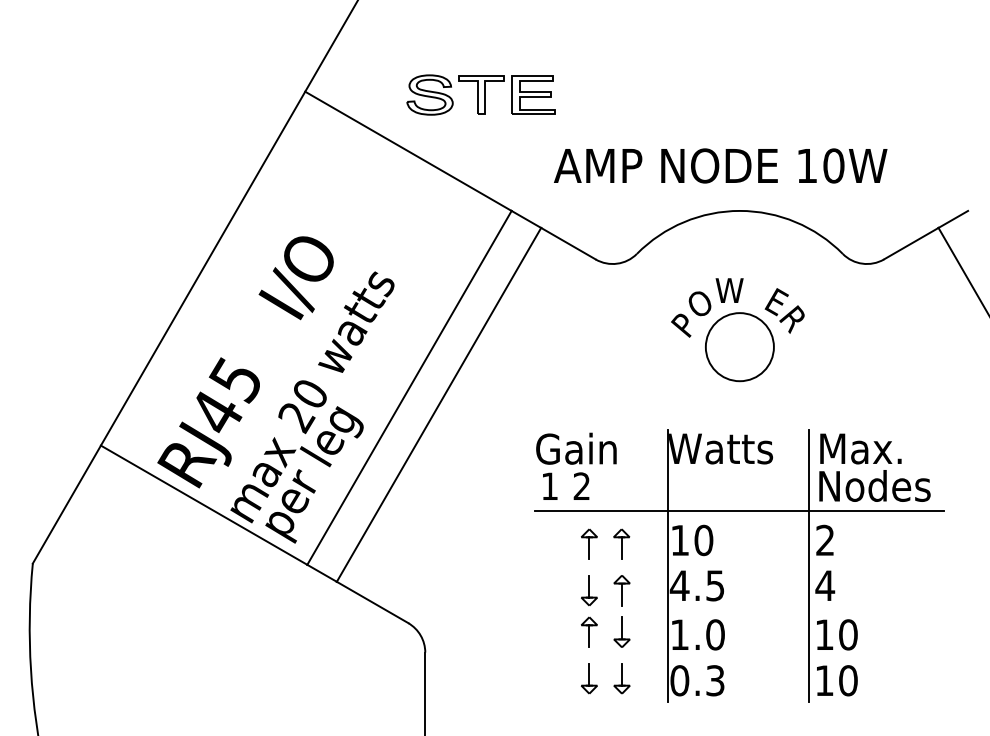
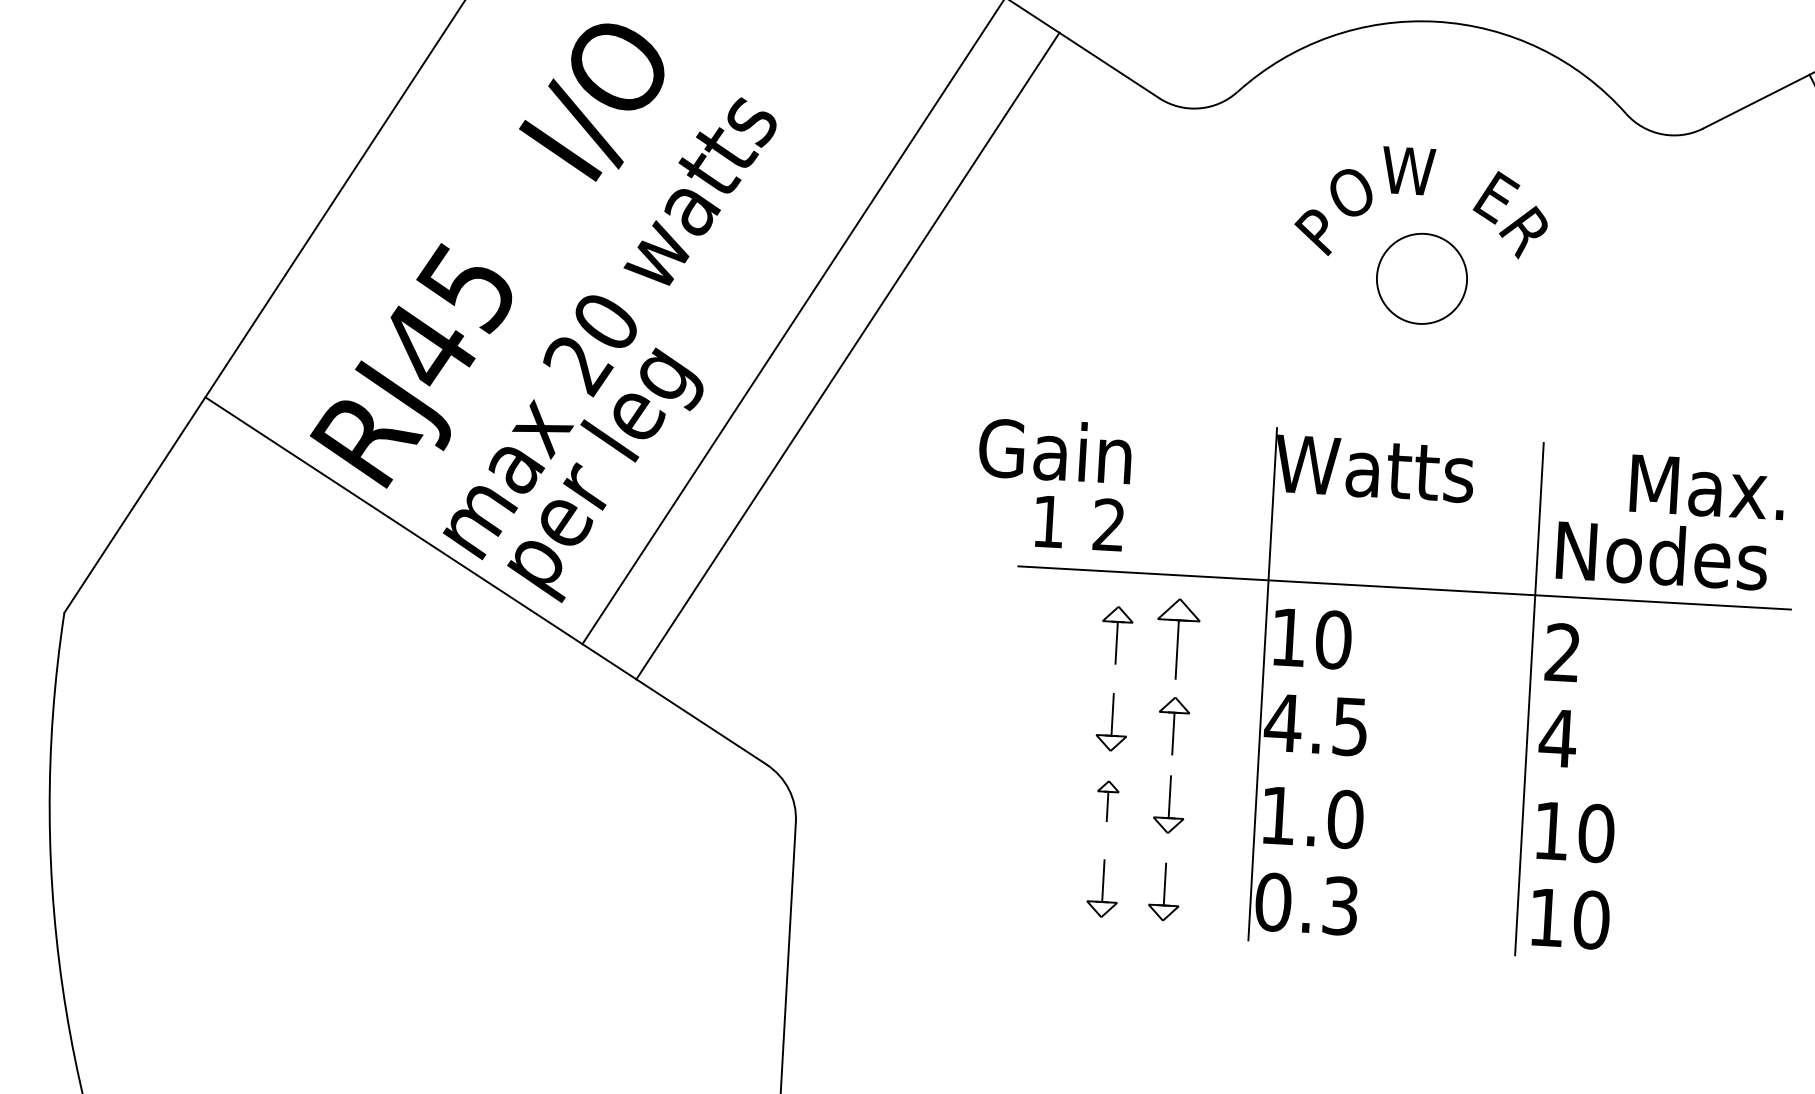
circle: (739, 347) -> (1421, 279), size x0.7
text: (576, 448) -> (1055, 450), moved
text: (860, 448) -> (1706, 486), moved
part: (621, 543) -> (1177, 637), size x1.4
part: (589, 631) -> (1108, 799), size x0.7

